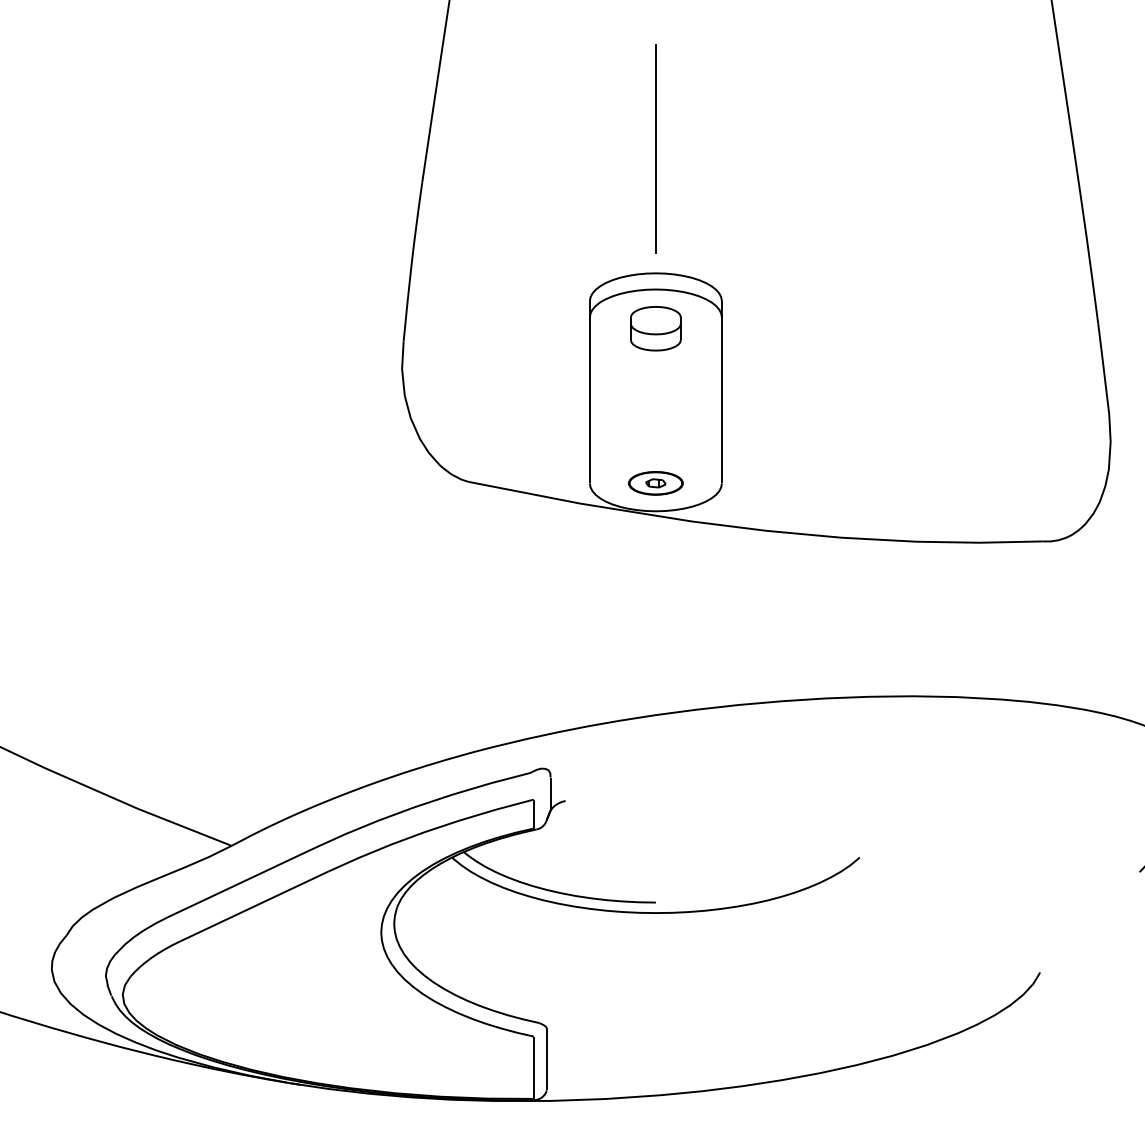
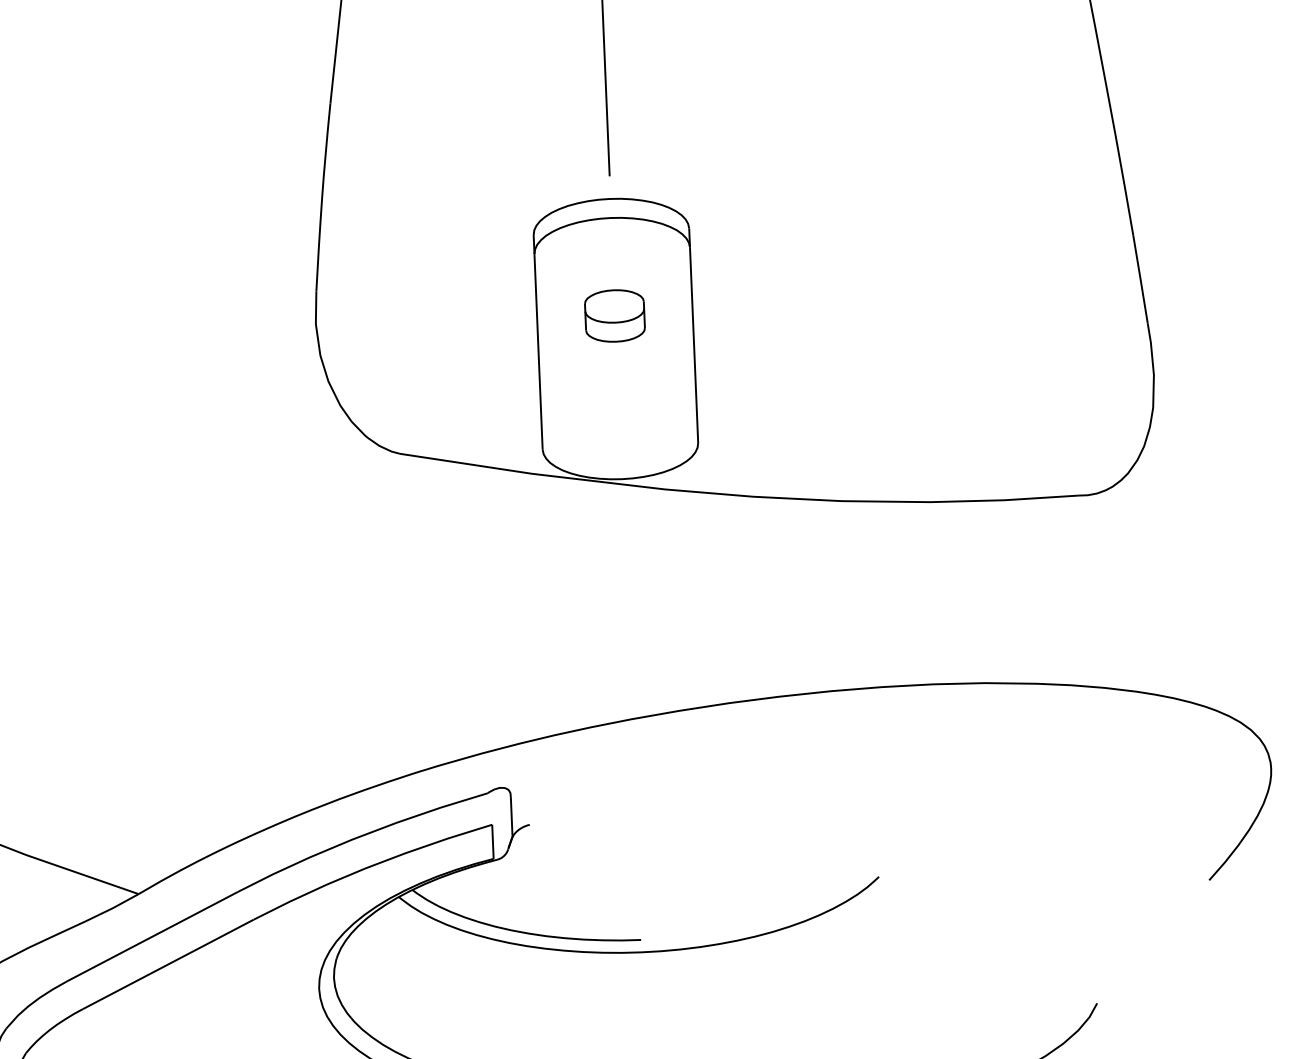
part: (655, 328) -> (614, 315), moved
part: (655, 483) -> (619, 446), removed

